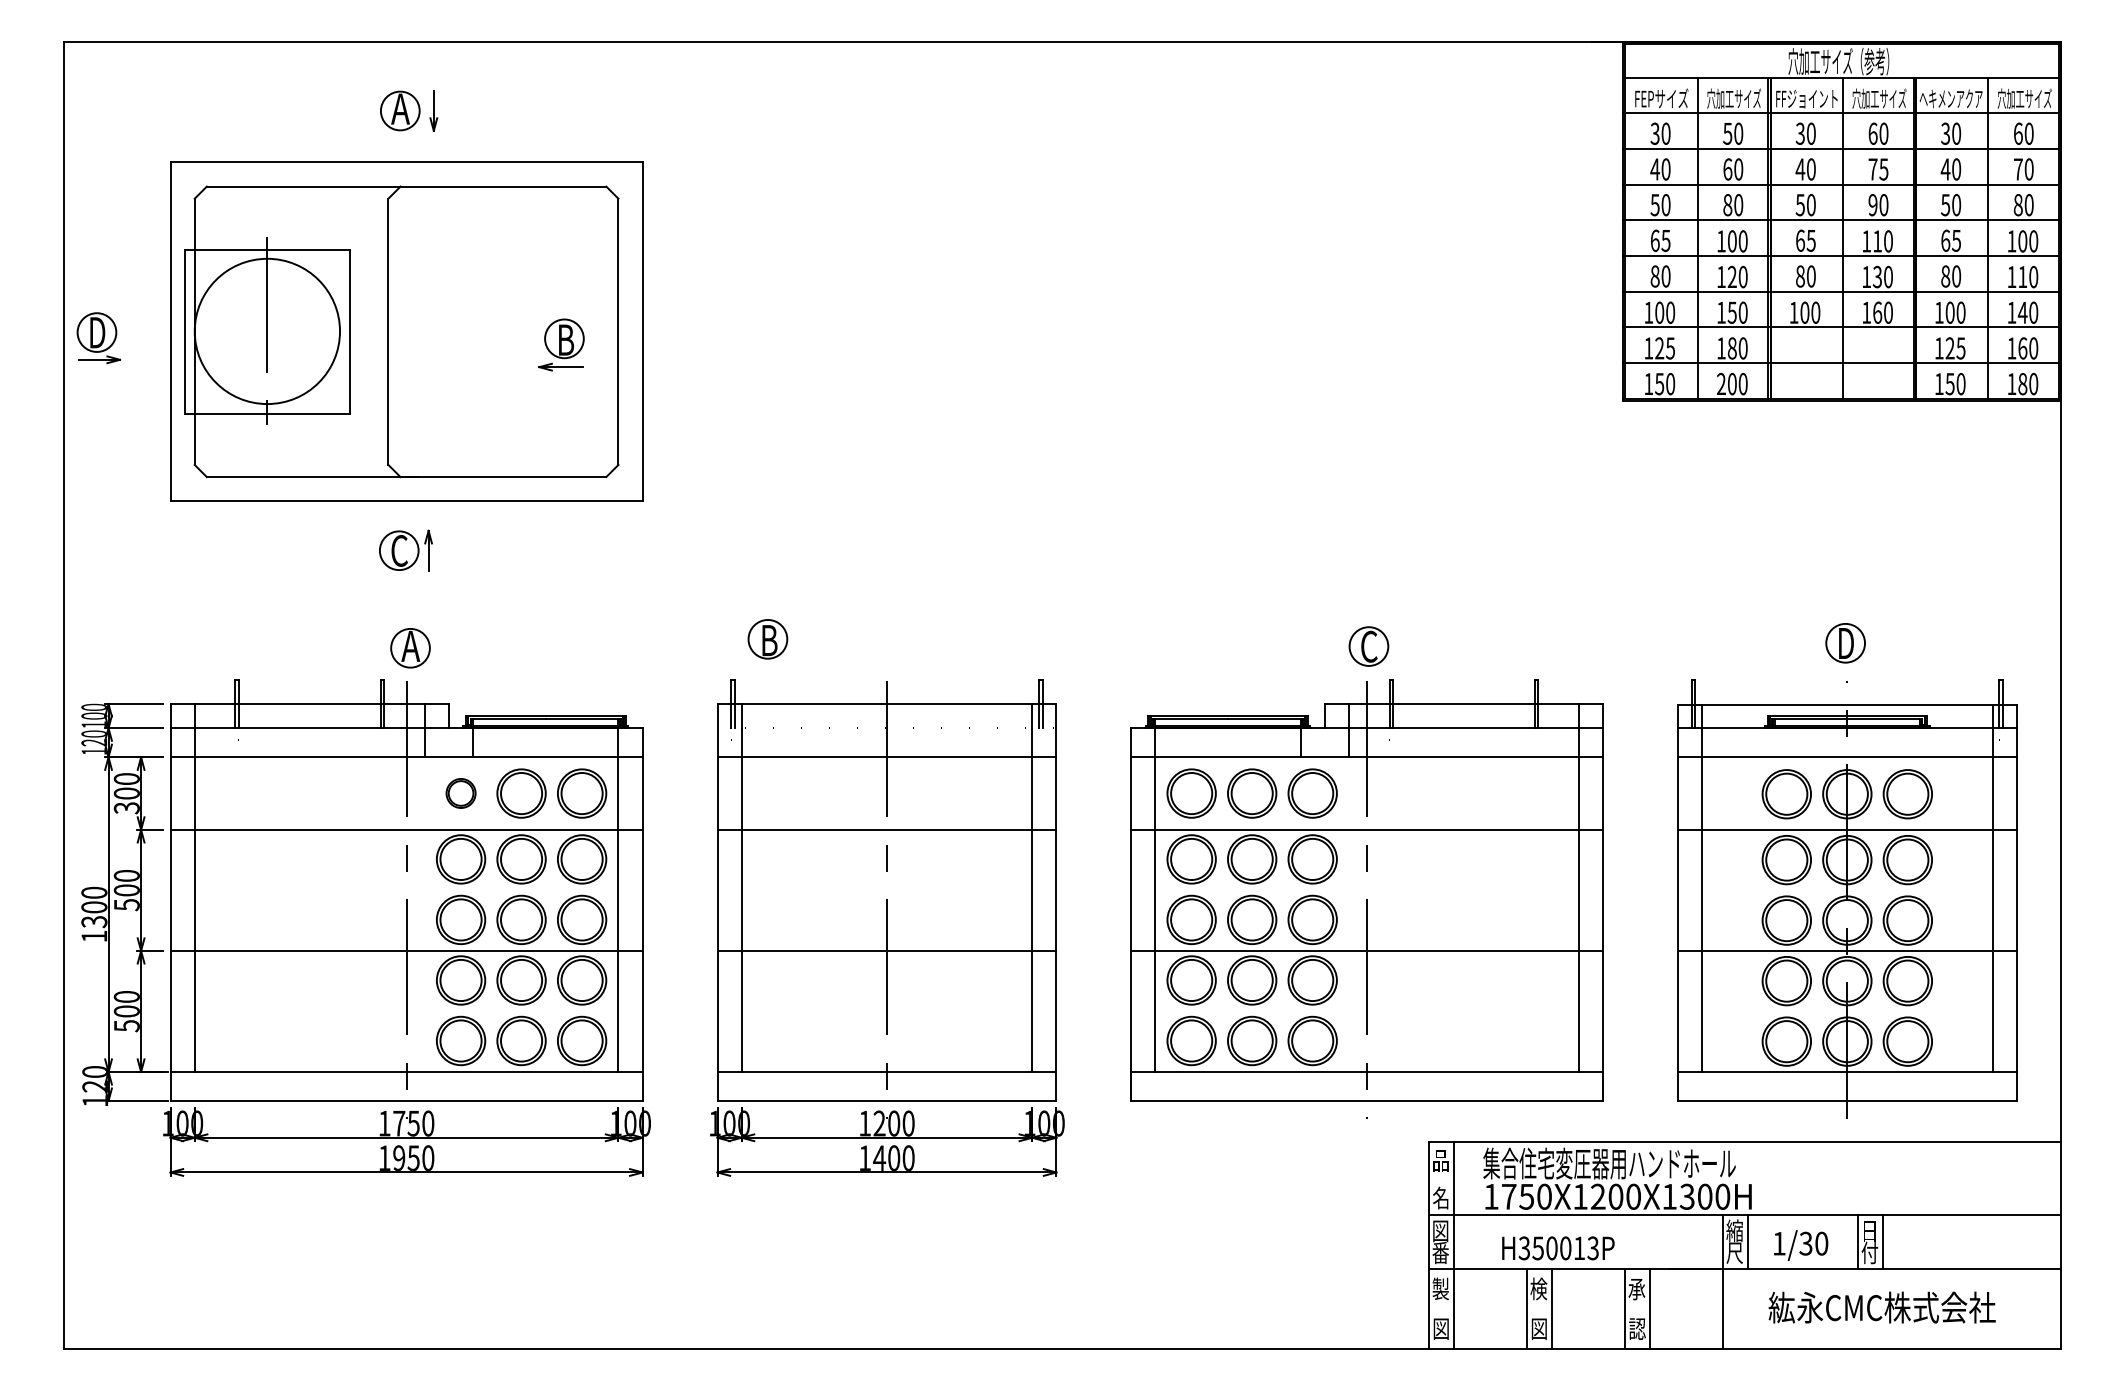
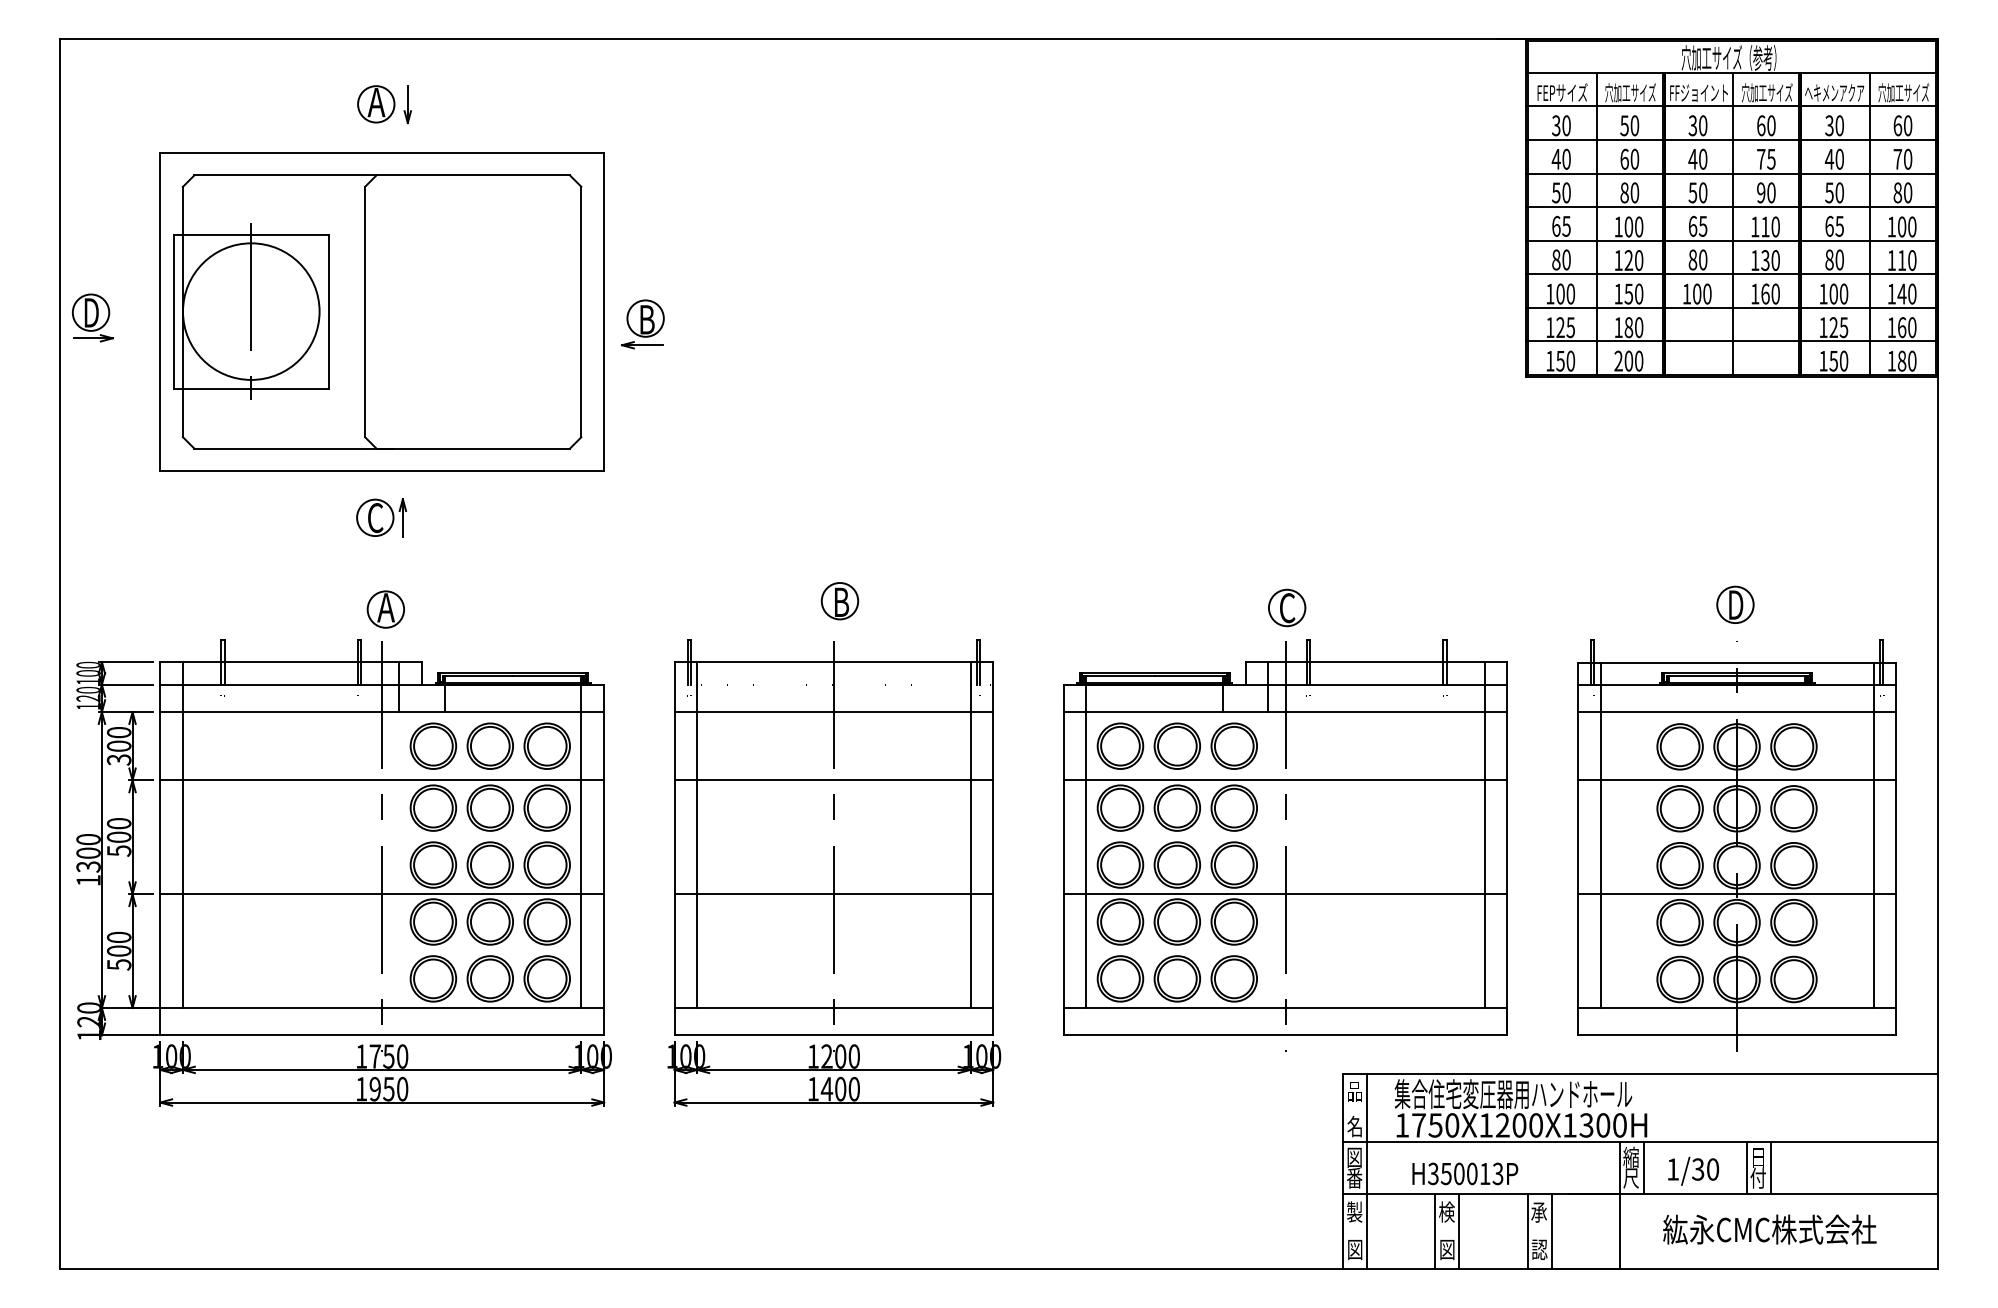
part: (561, 345) -> (642, 324), moved
part: (767, 639) -> (839, 601), moved
part: (461, 792) -> (433, 745), size x1.67

